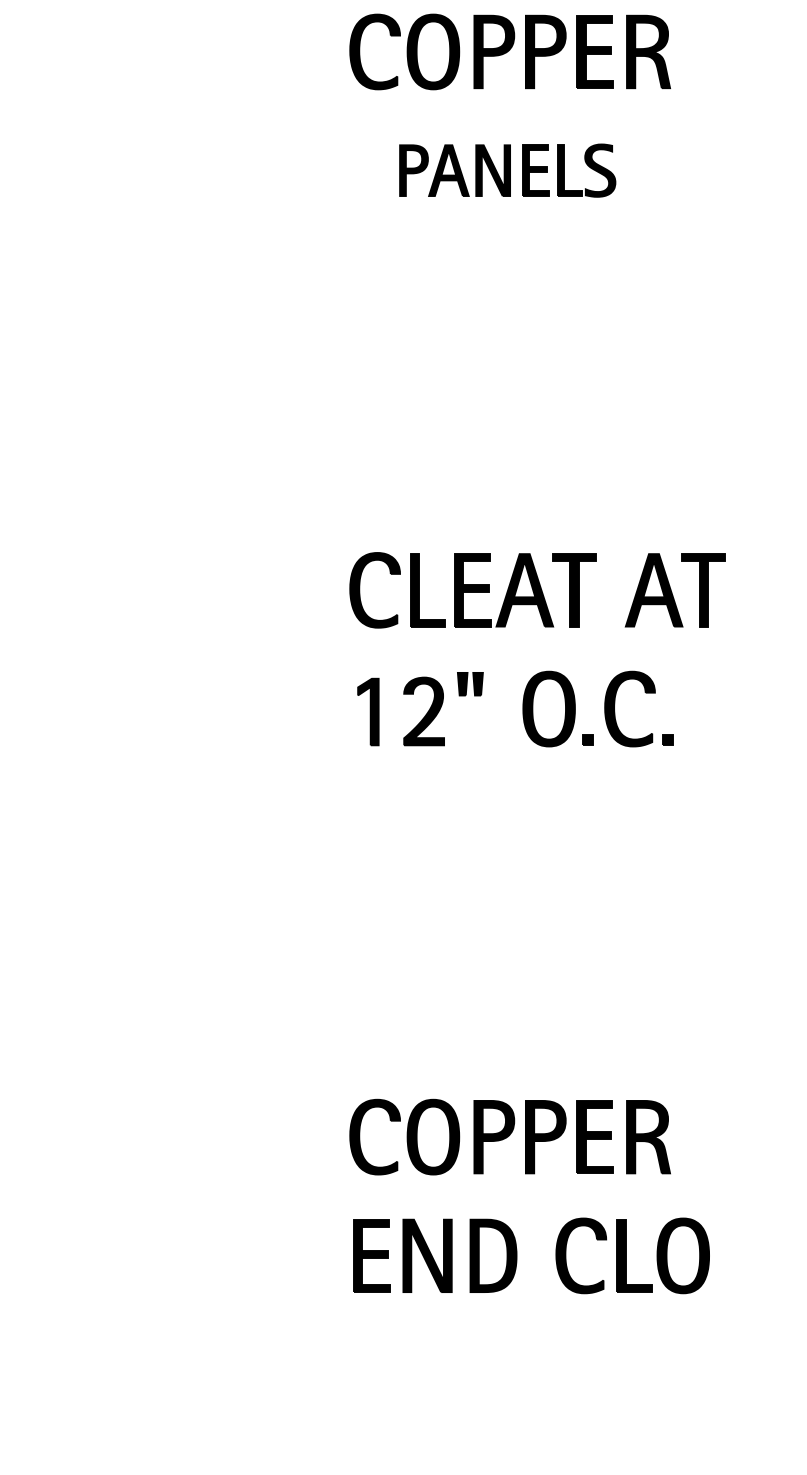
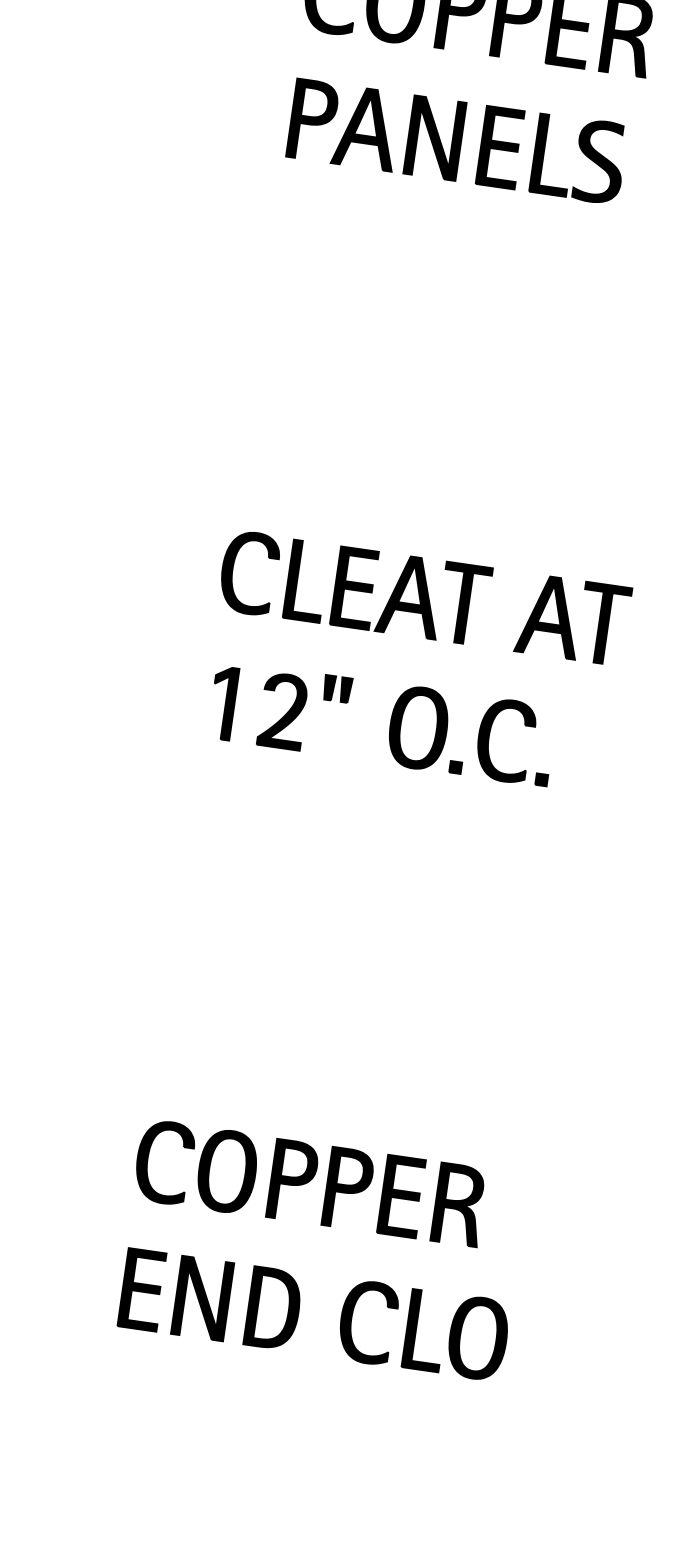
part: (507, 170) -> (457, 141), size x1.43

